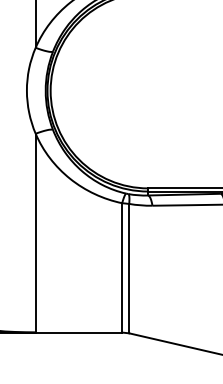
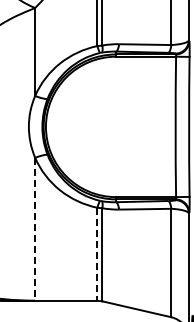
line: (36, 233) -> (35, 229), solid -> dashed
line: (122, 268) -> (97, 254), solid -> dashed

